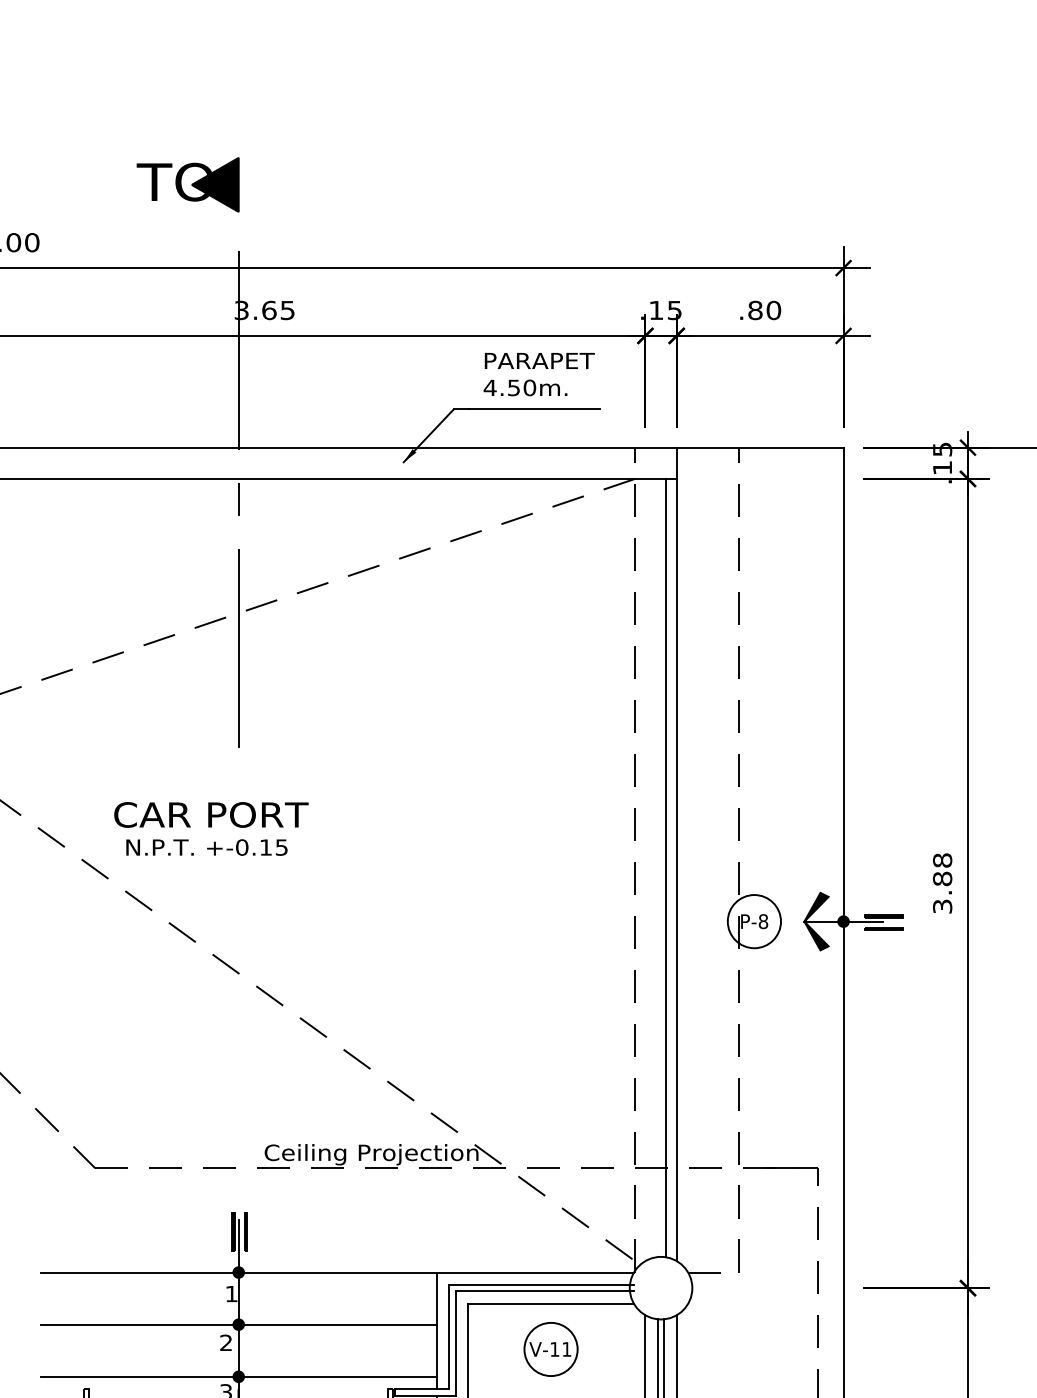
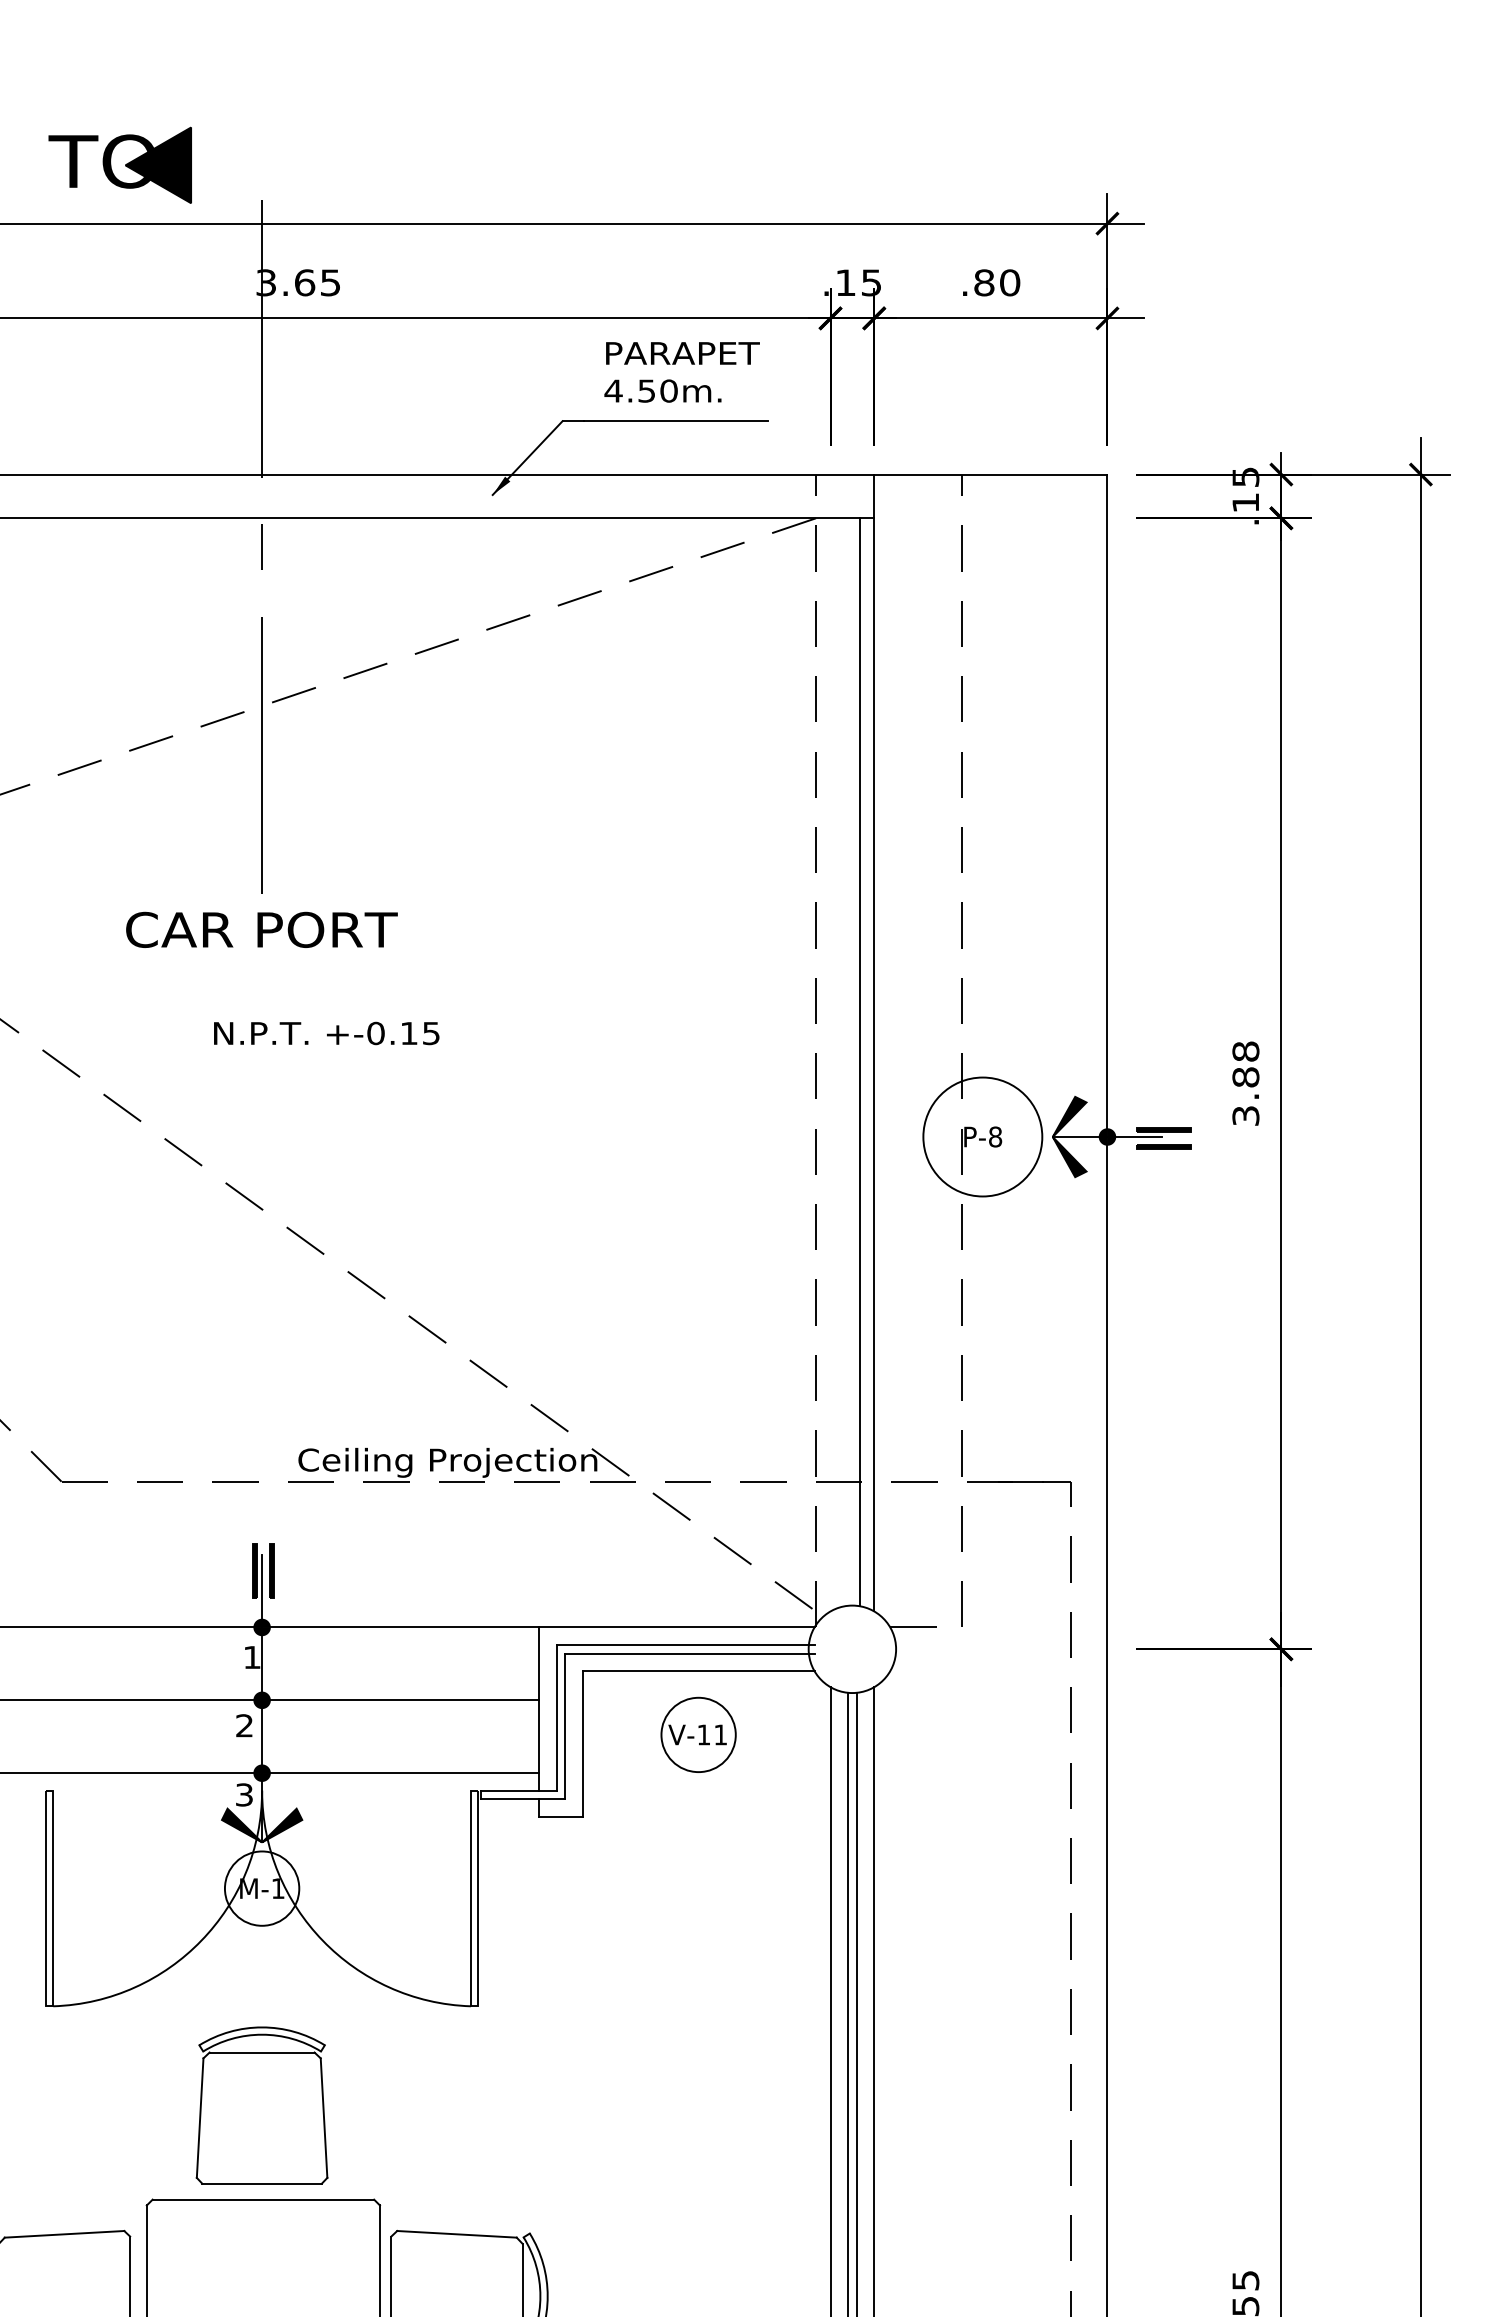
part: (187, 184) -> (119, 164), moved
text: (211, 814) -> (261, 929), moved
text: (206, 847) -> (326, 1033), moved
circle: (754, 921) -> (982, 1136), size x1.6

